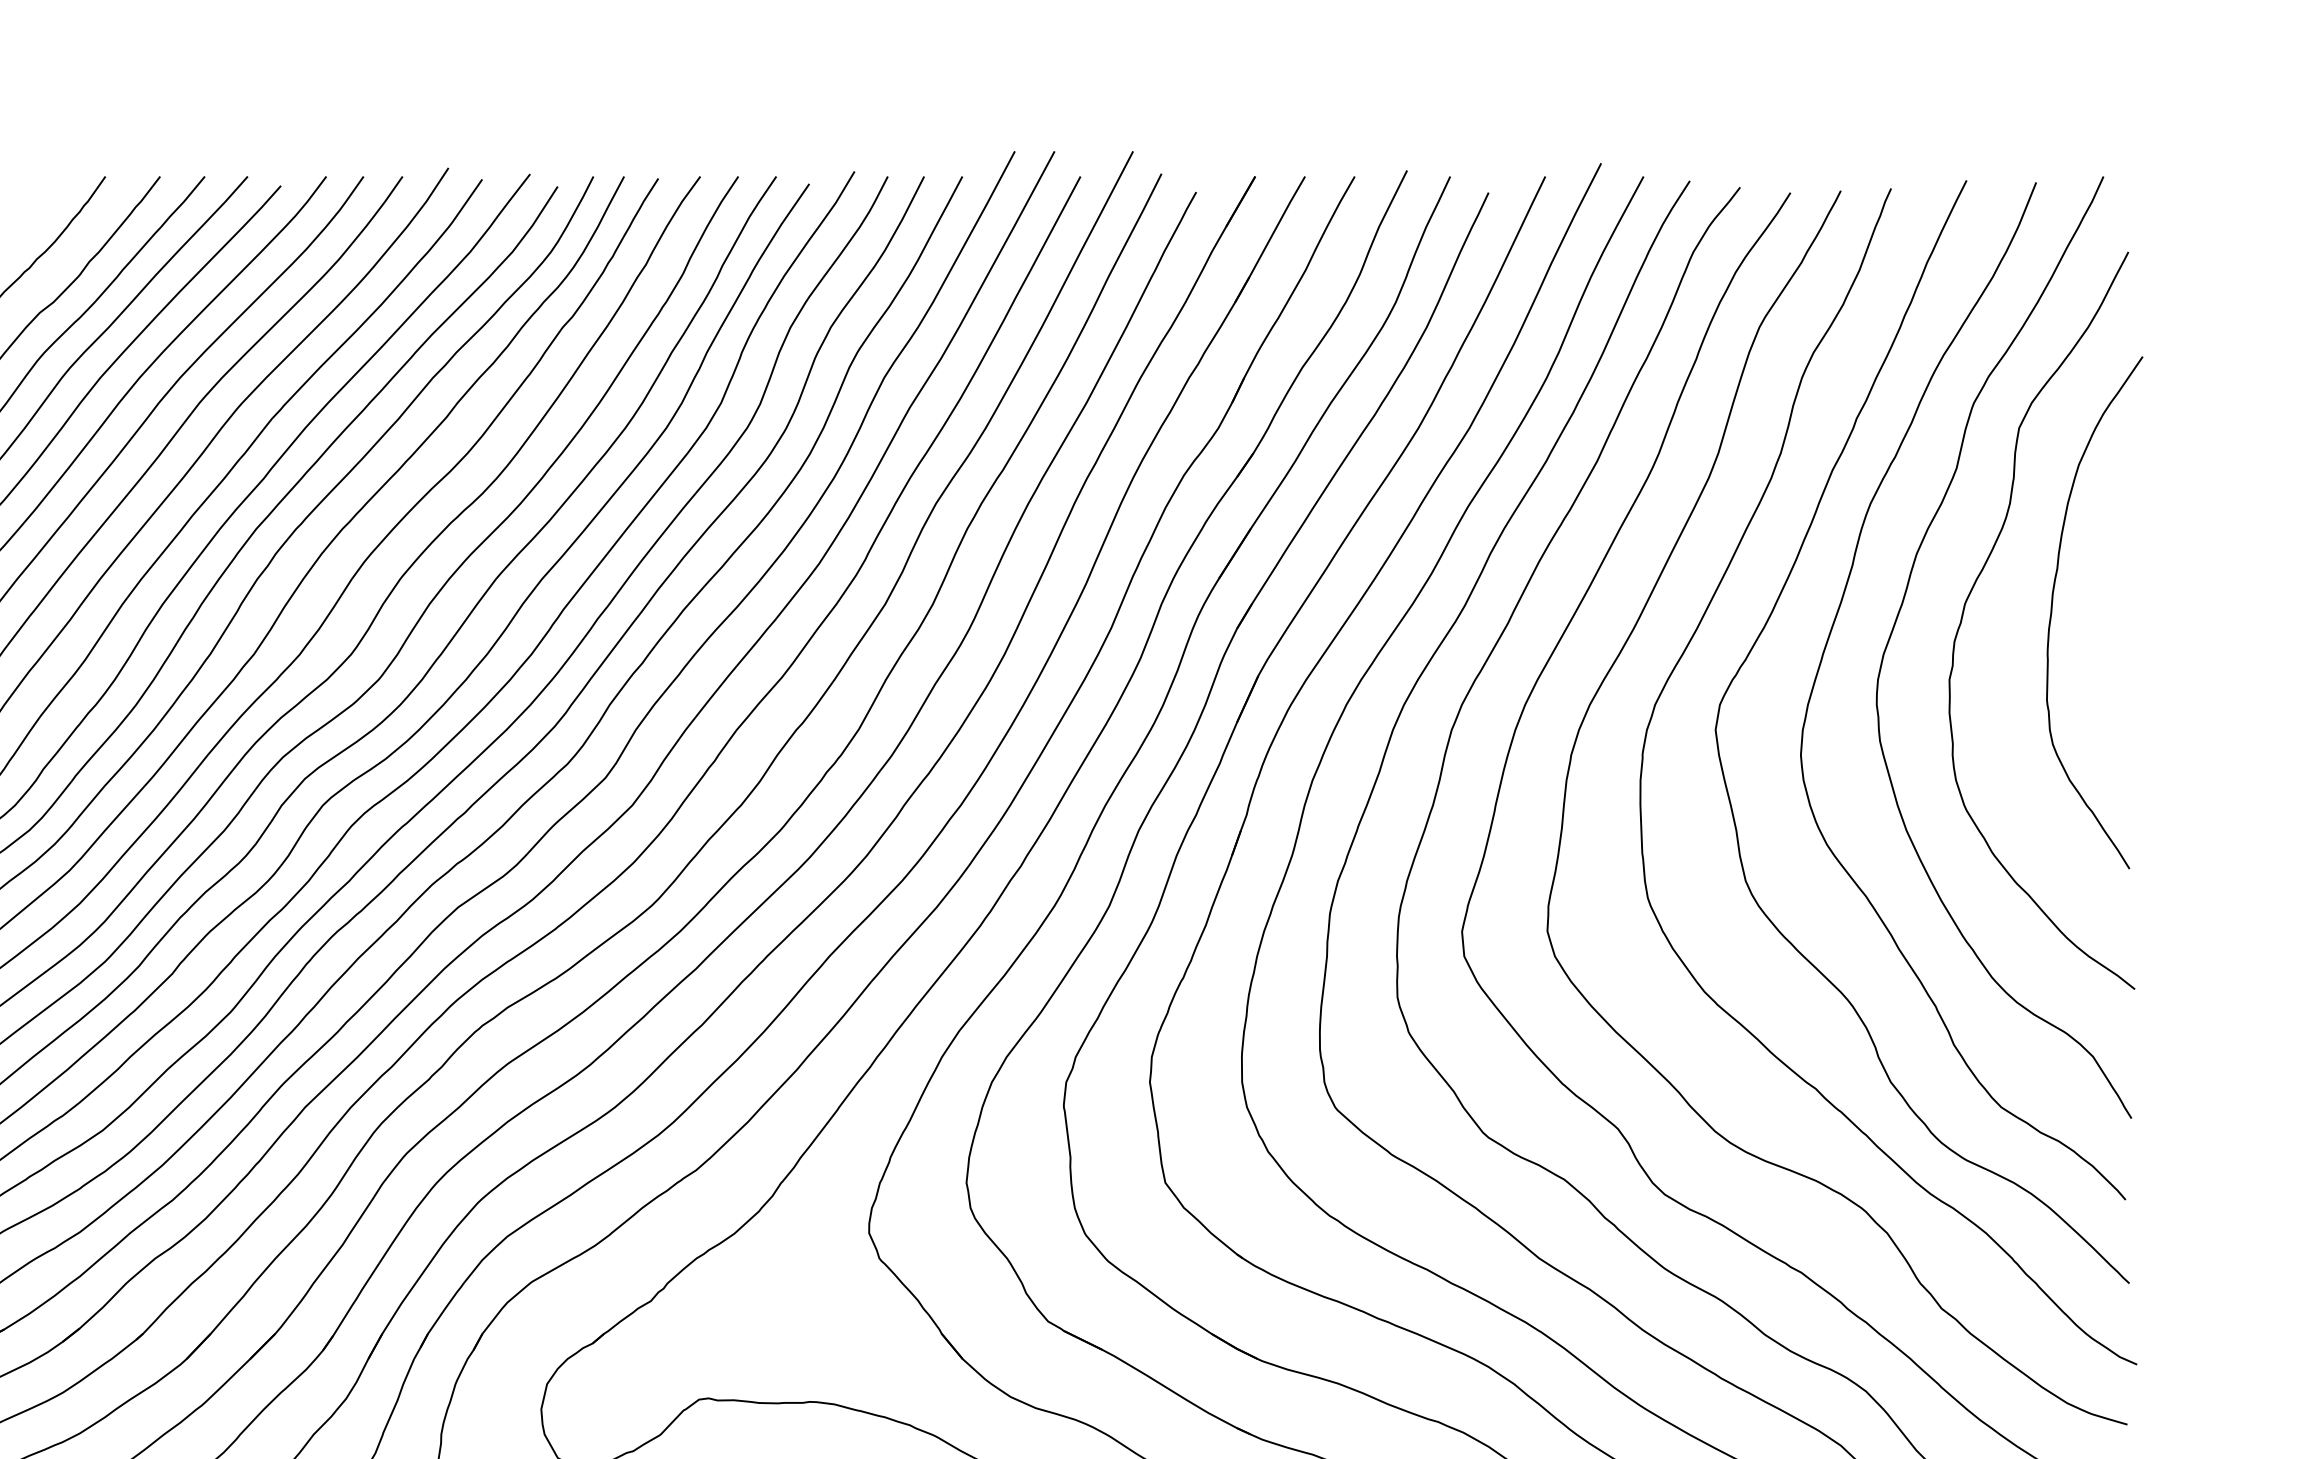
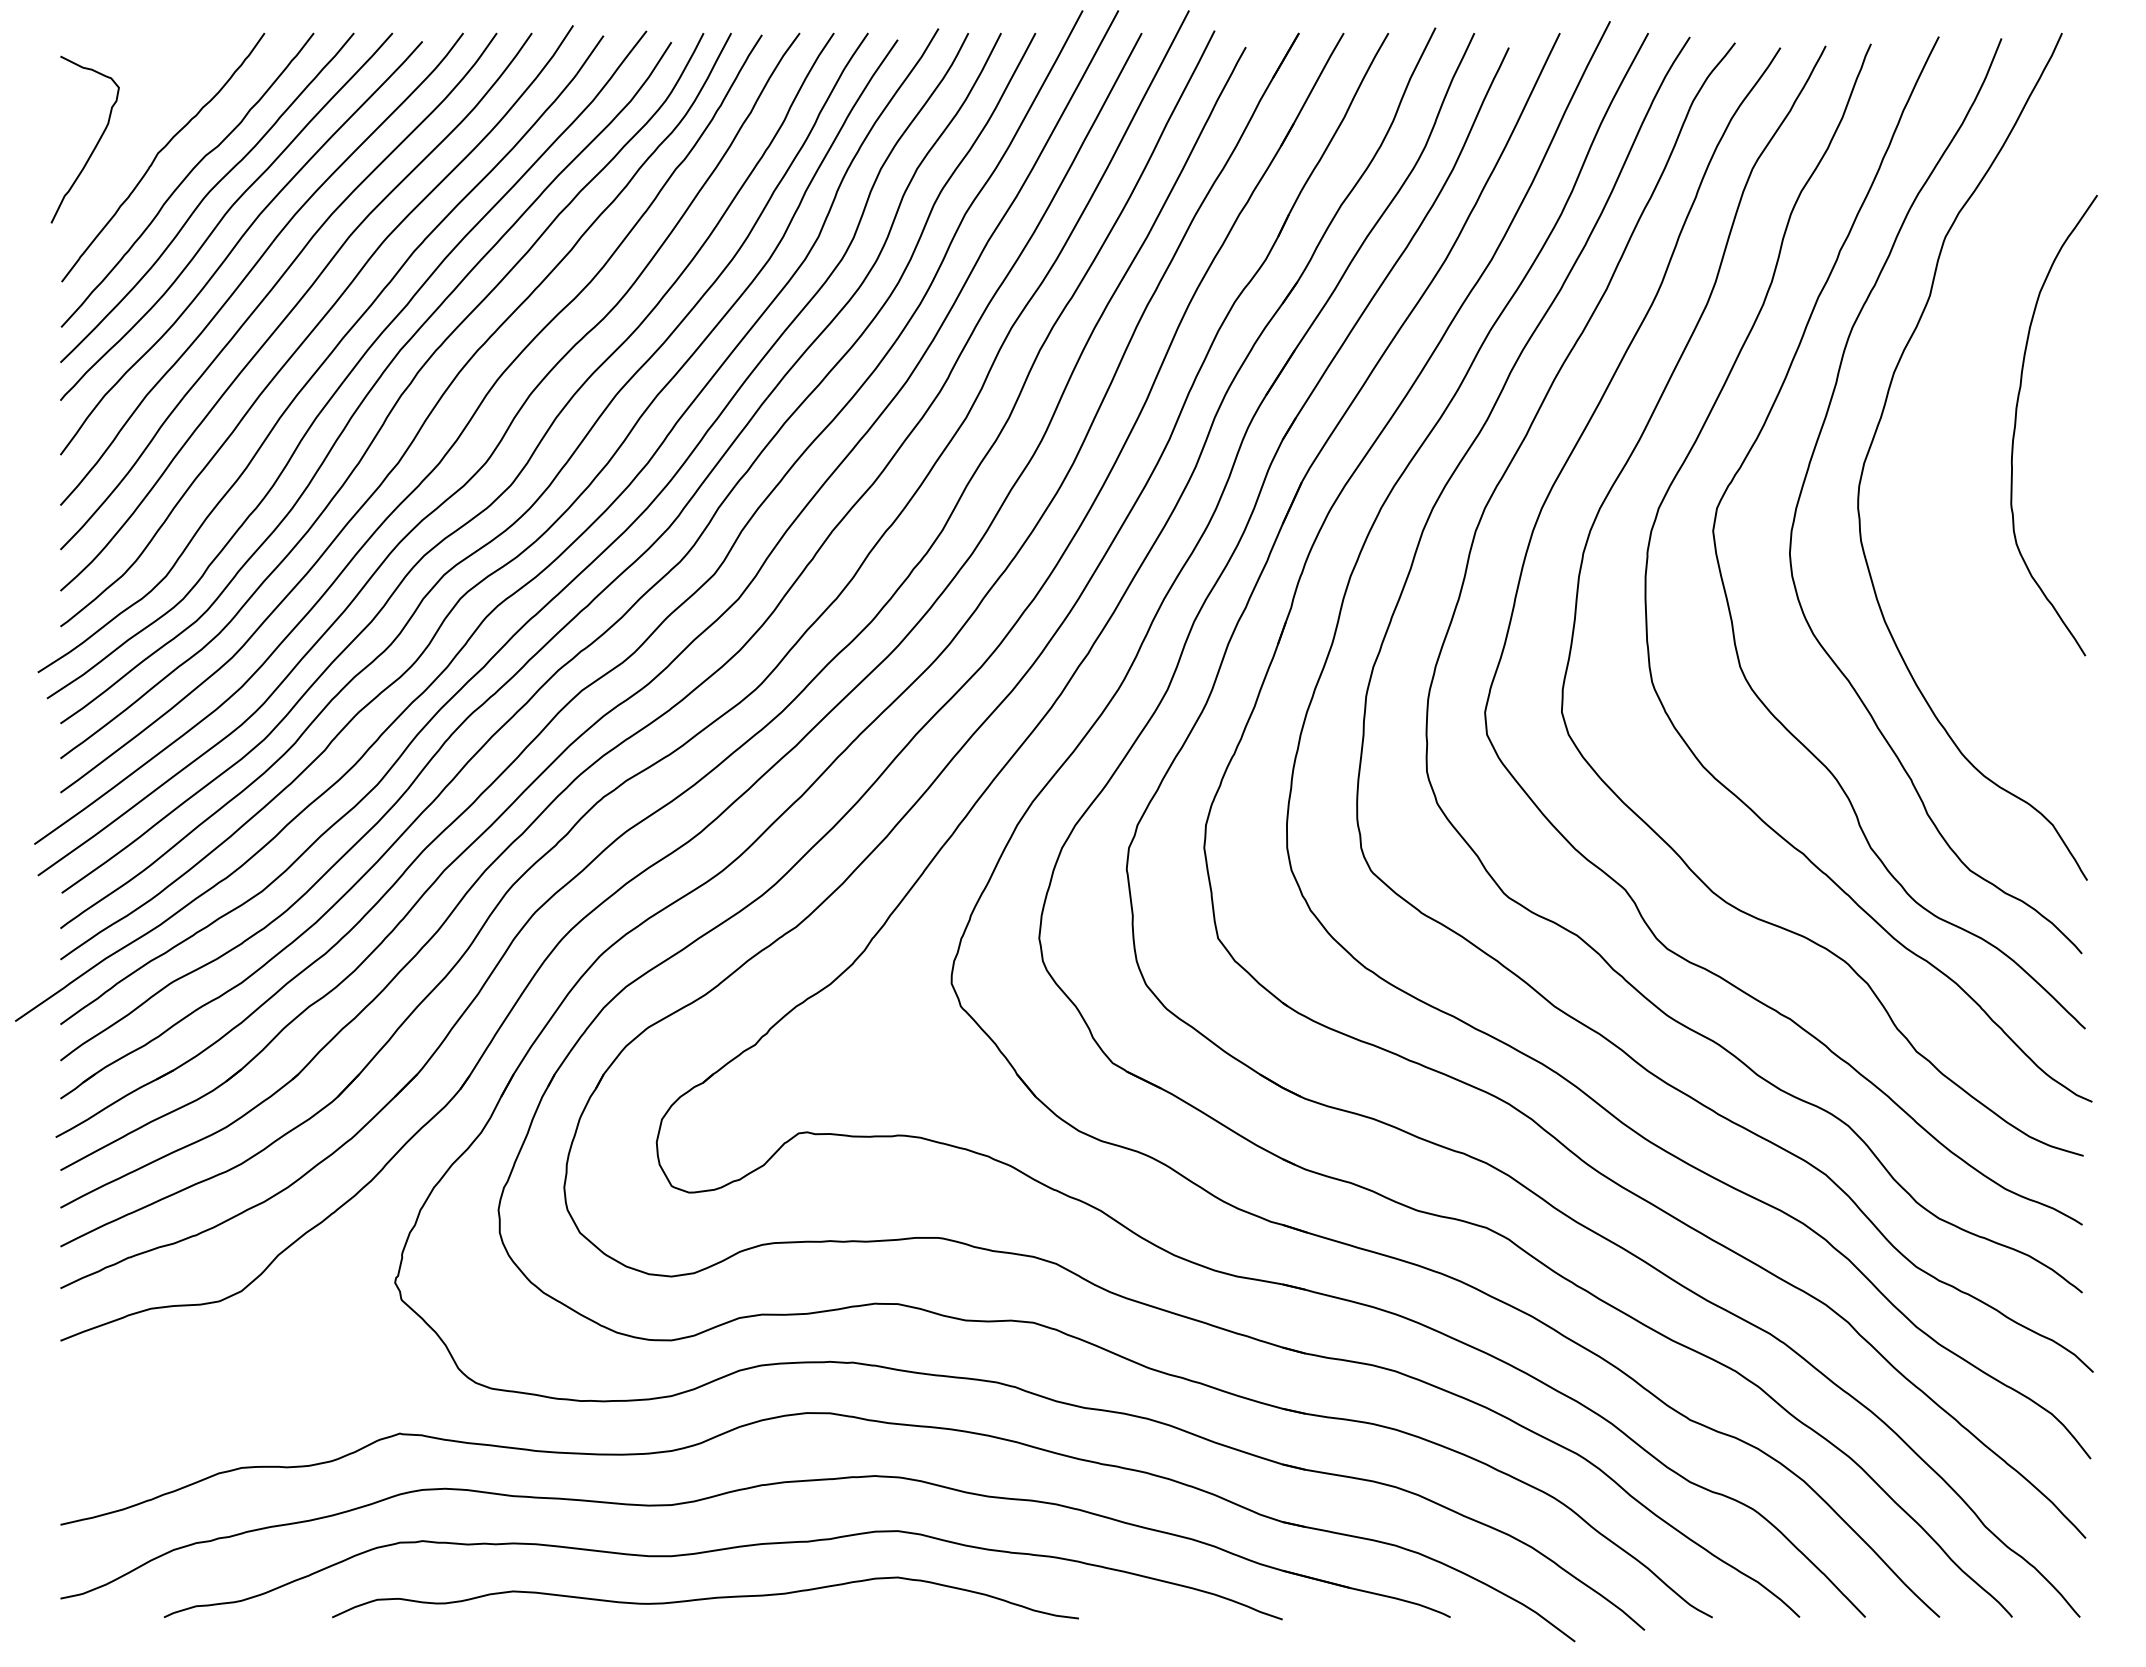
curve: (1975, 586) -> (1946, 401), removed

